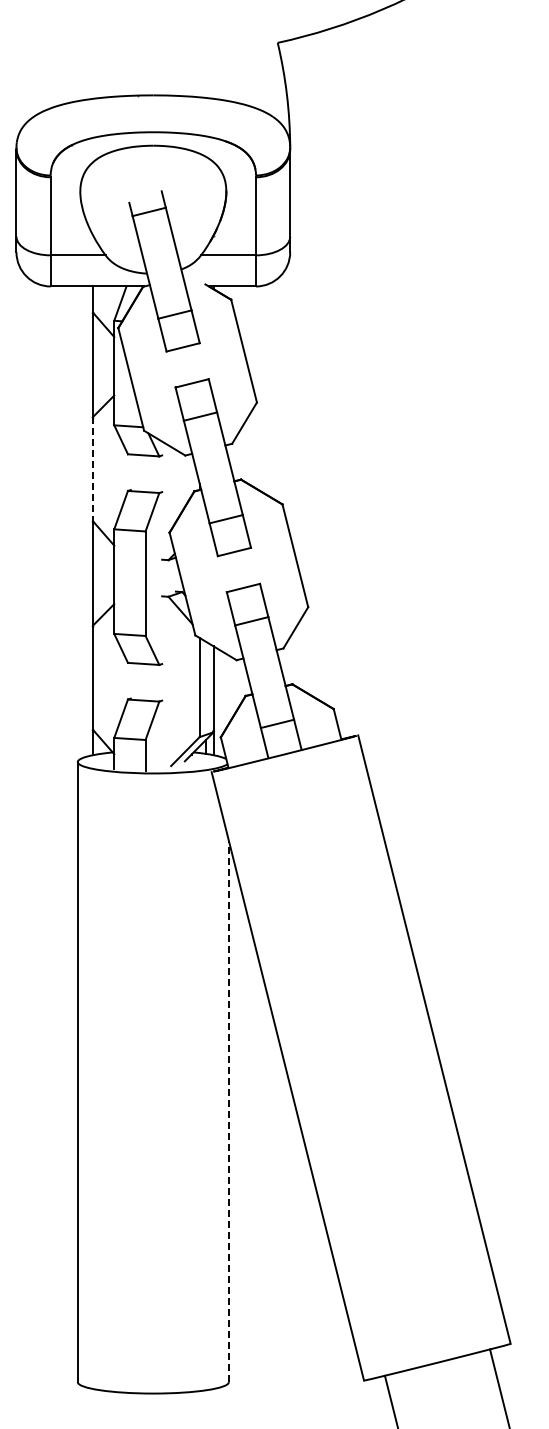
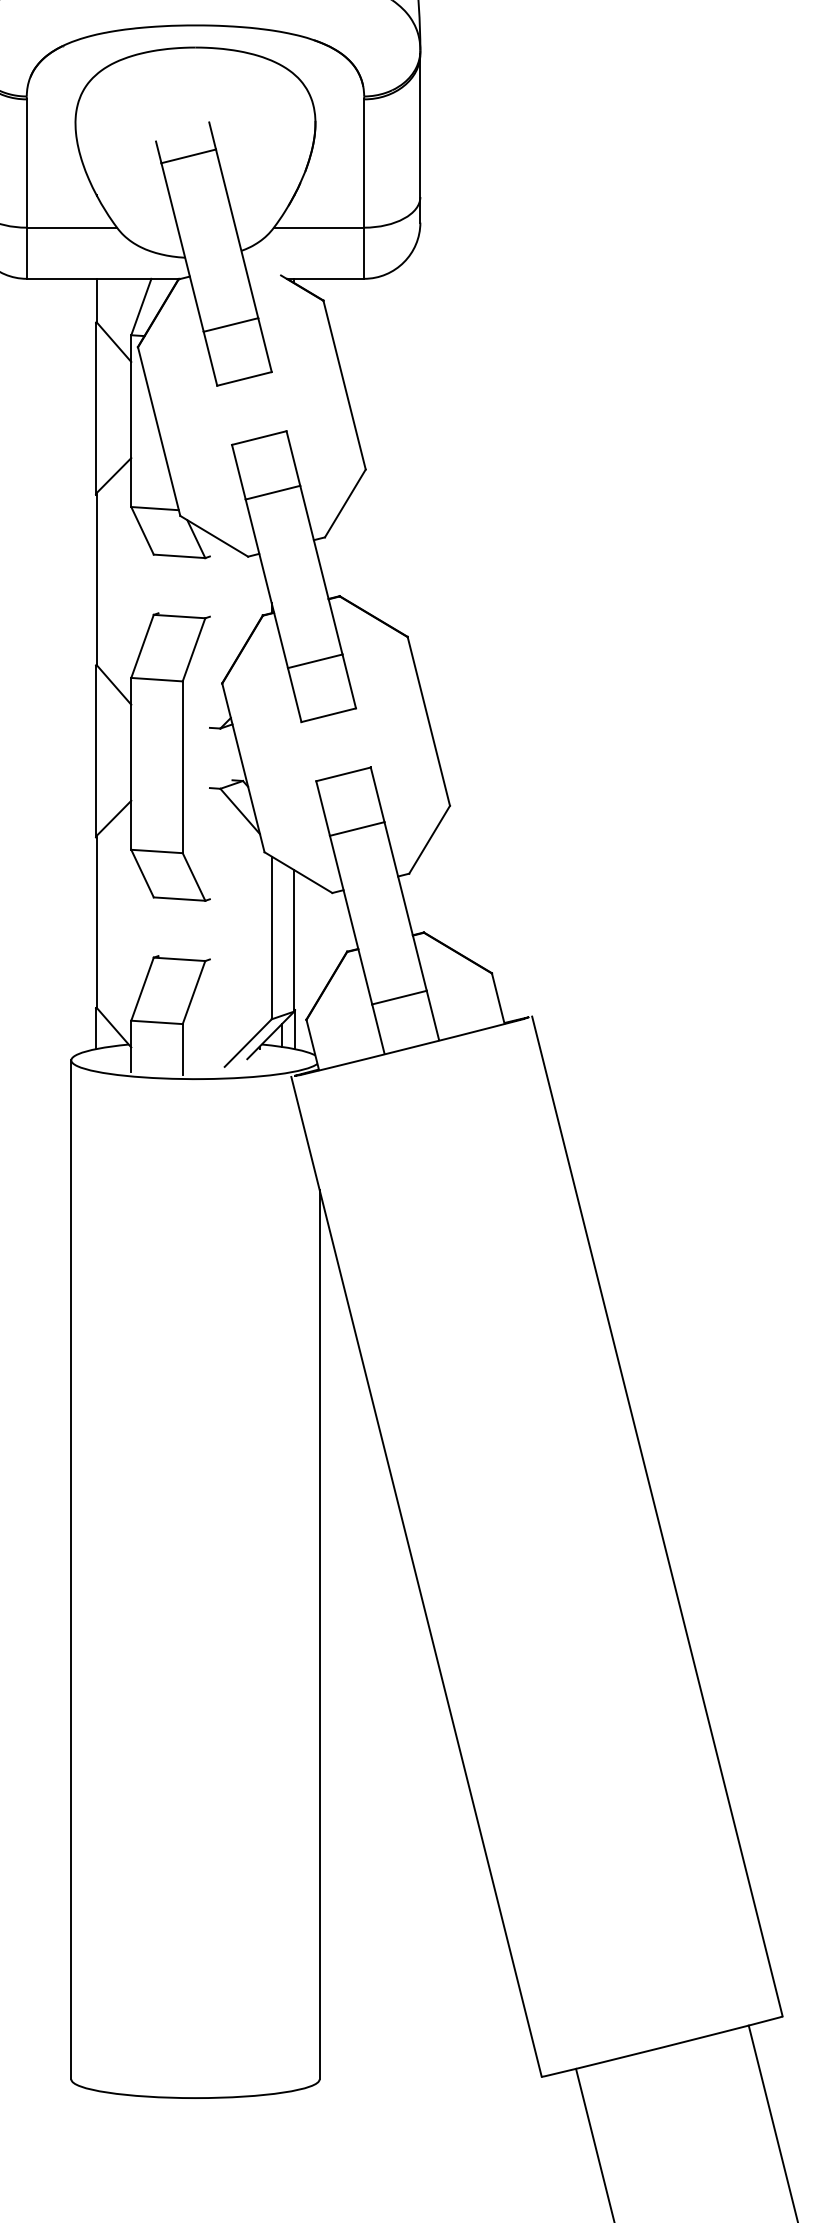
line: (93, 469) -> (97, 579), dashed -> solid
line: (228, 1111) -> (318, 1634), dashed -> solid

